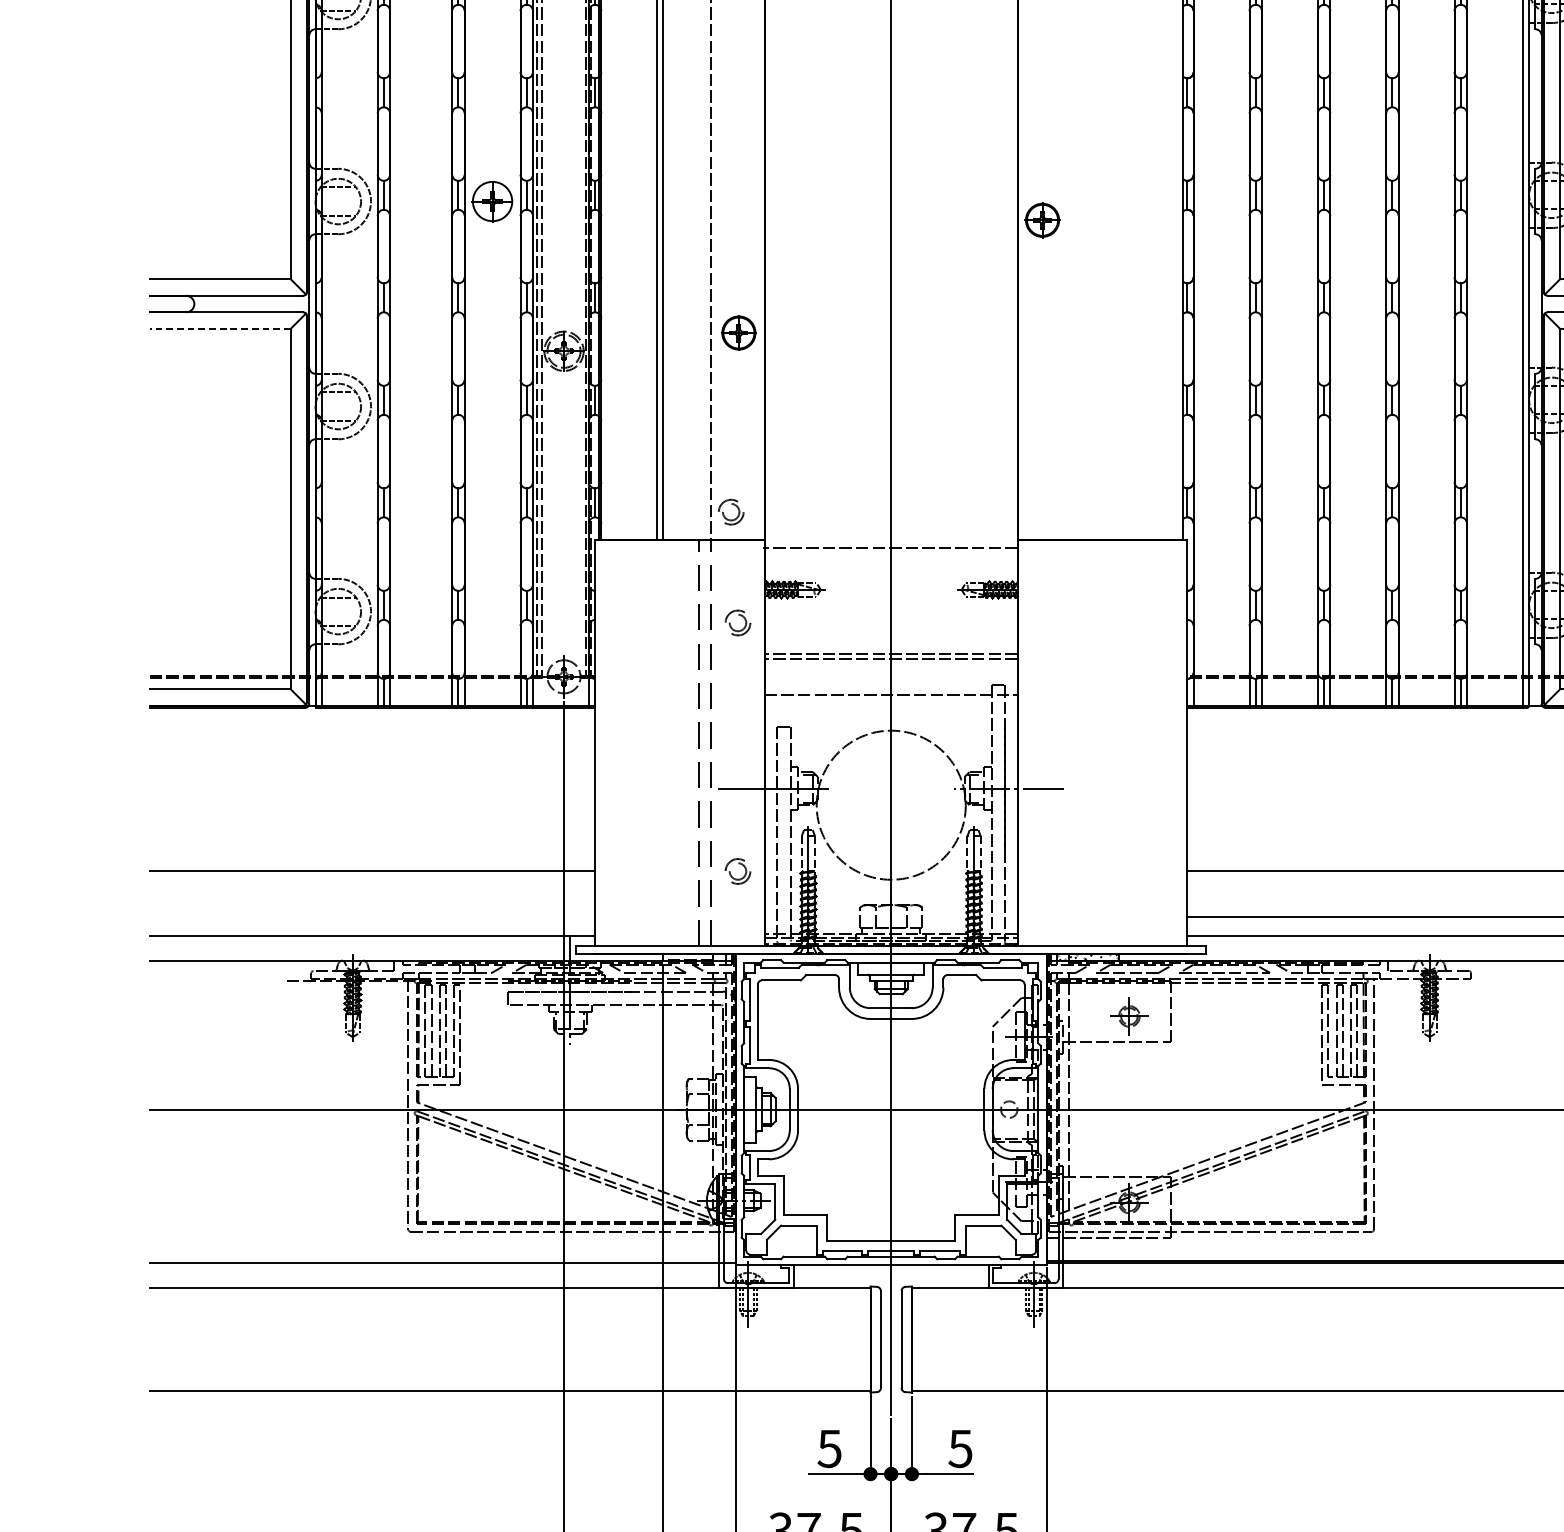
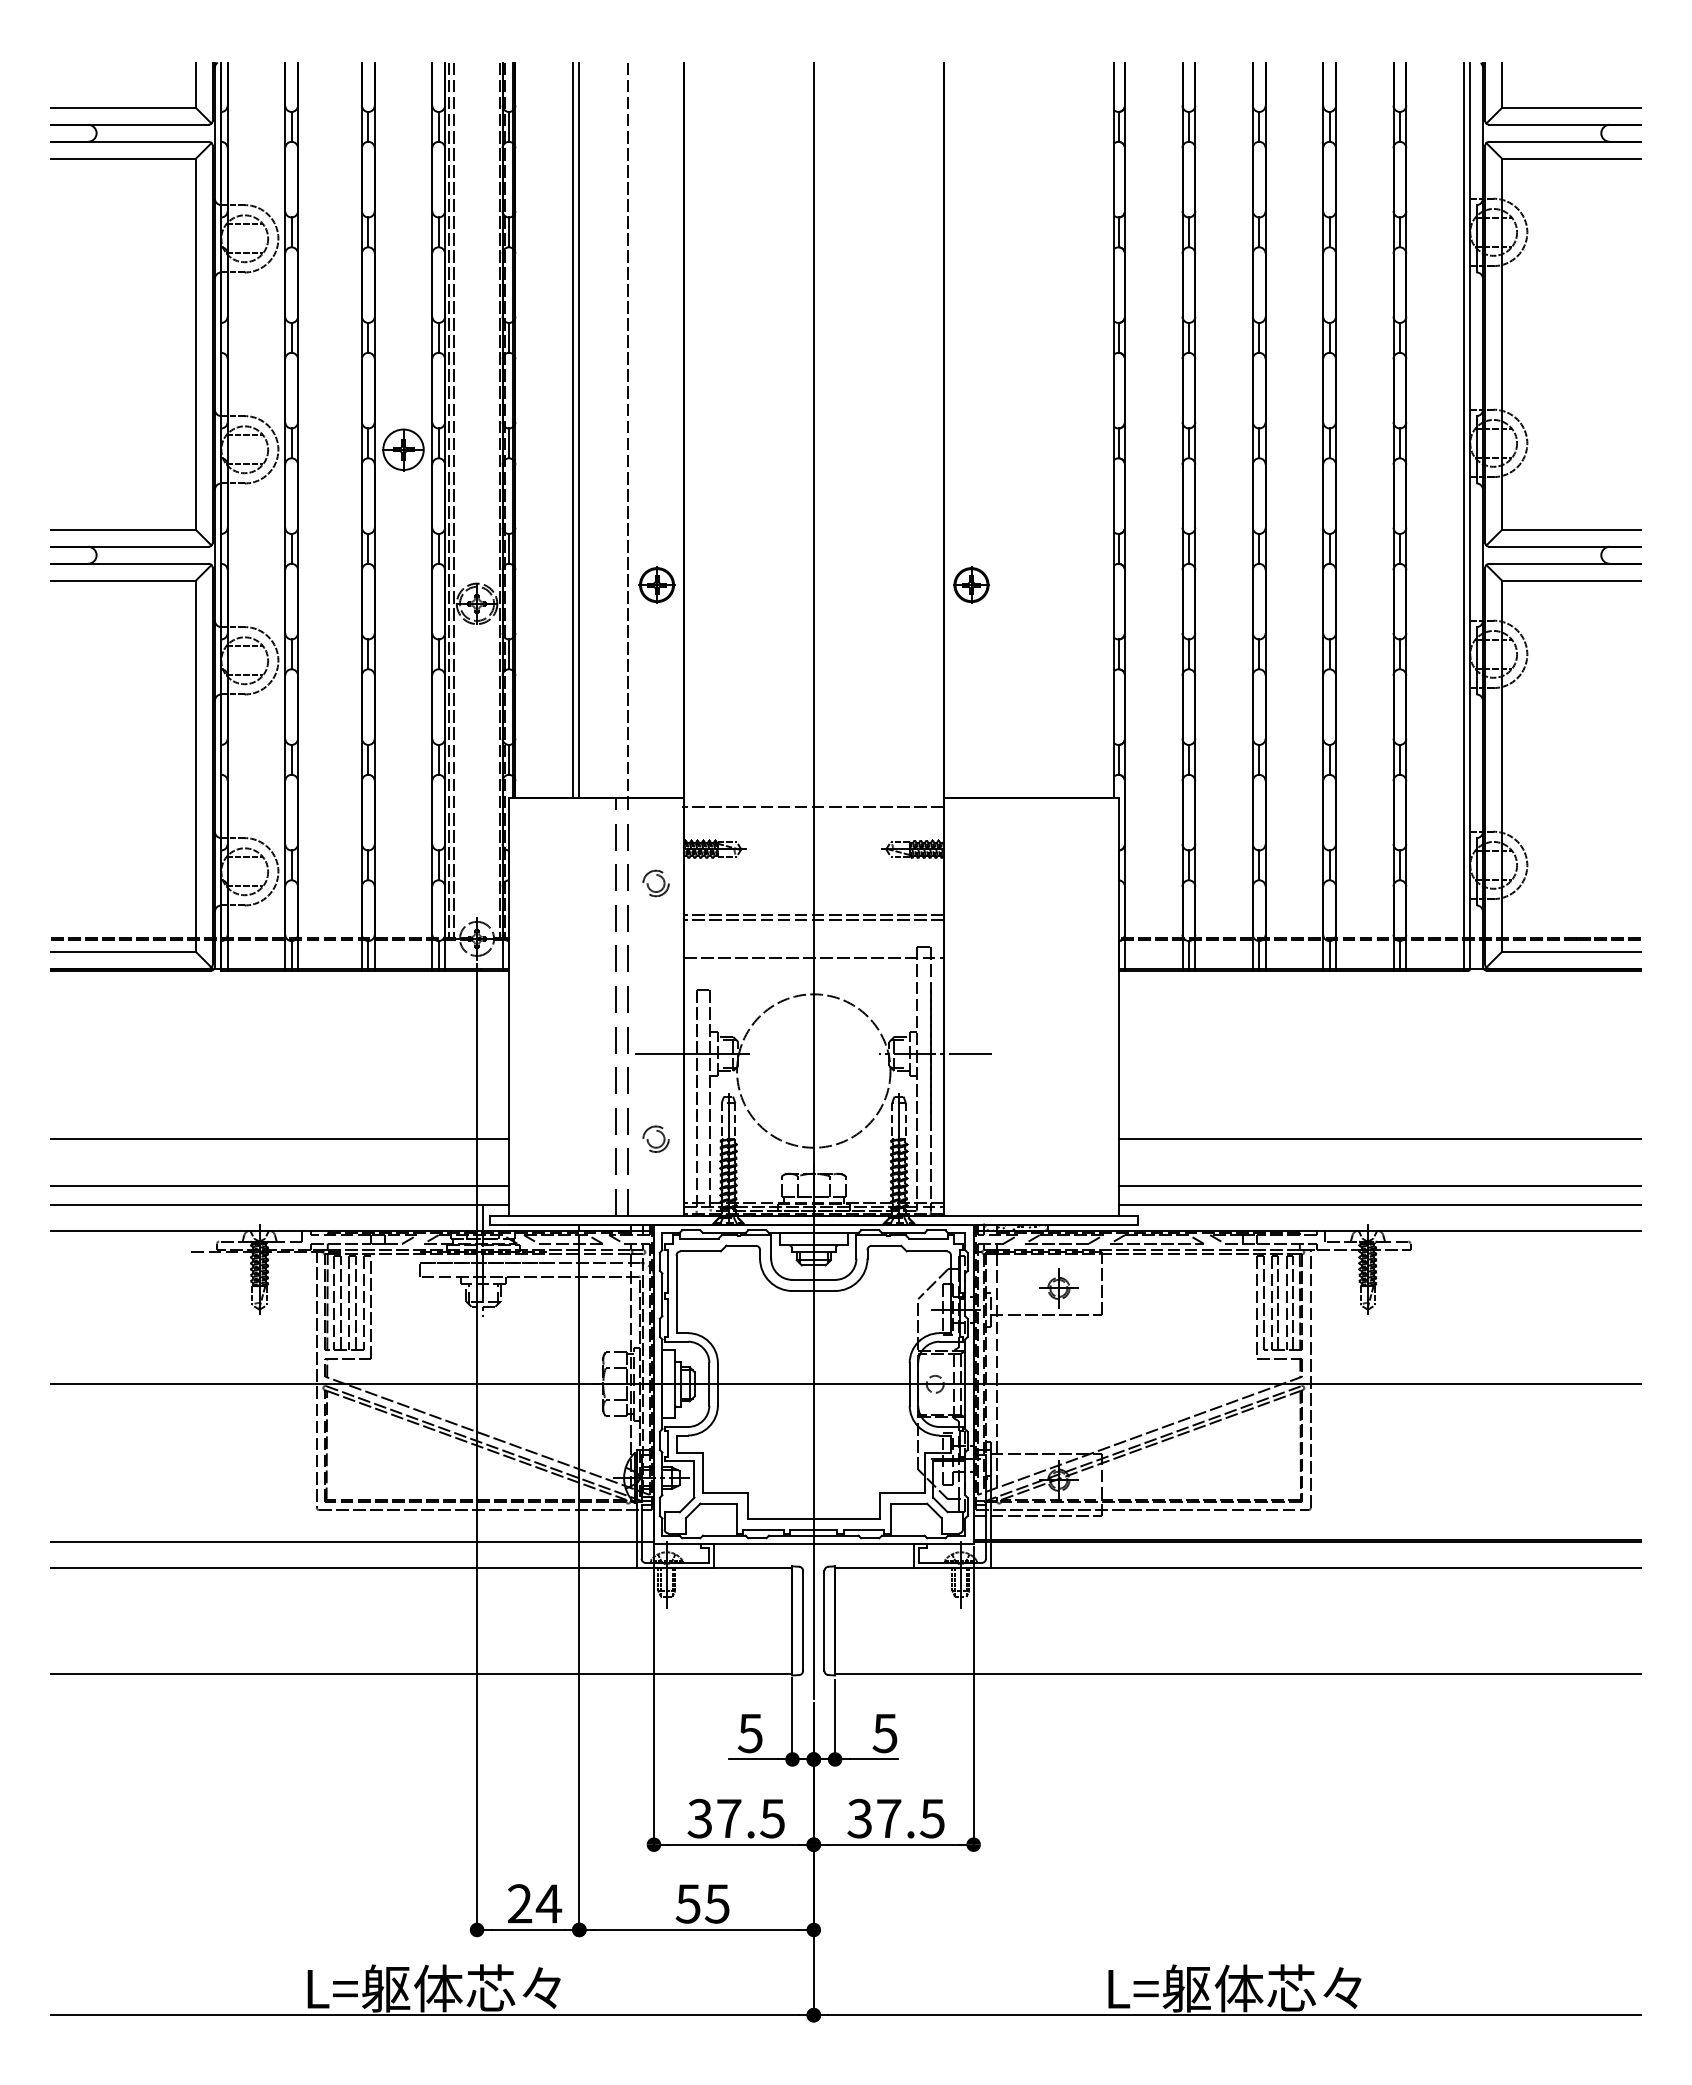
part: (1042, 219) -> (971, 584), moved
line: (219, 328) -> (122, 580), dashed -> solid
part: (724, 515) -> (642, 772), removed
line: (372, 916) -> (279, 1185), added

